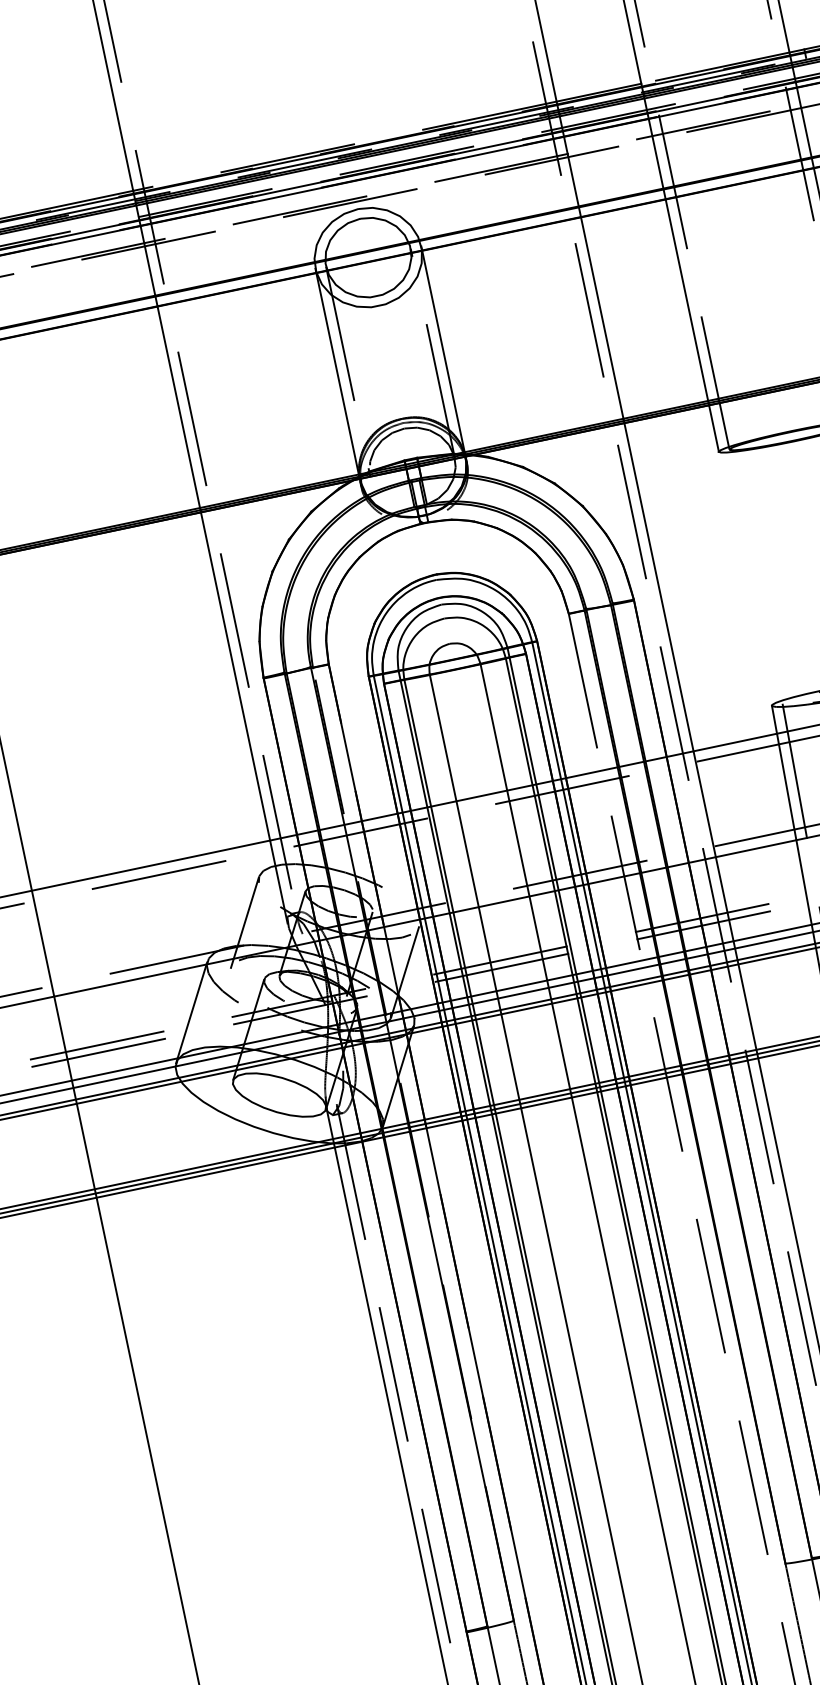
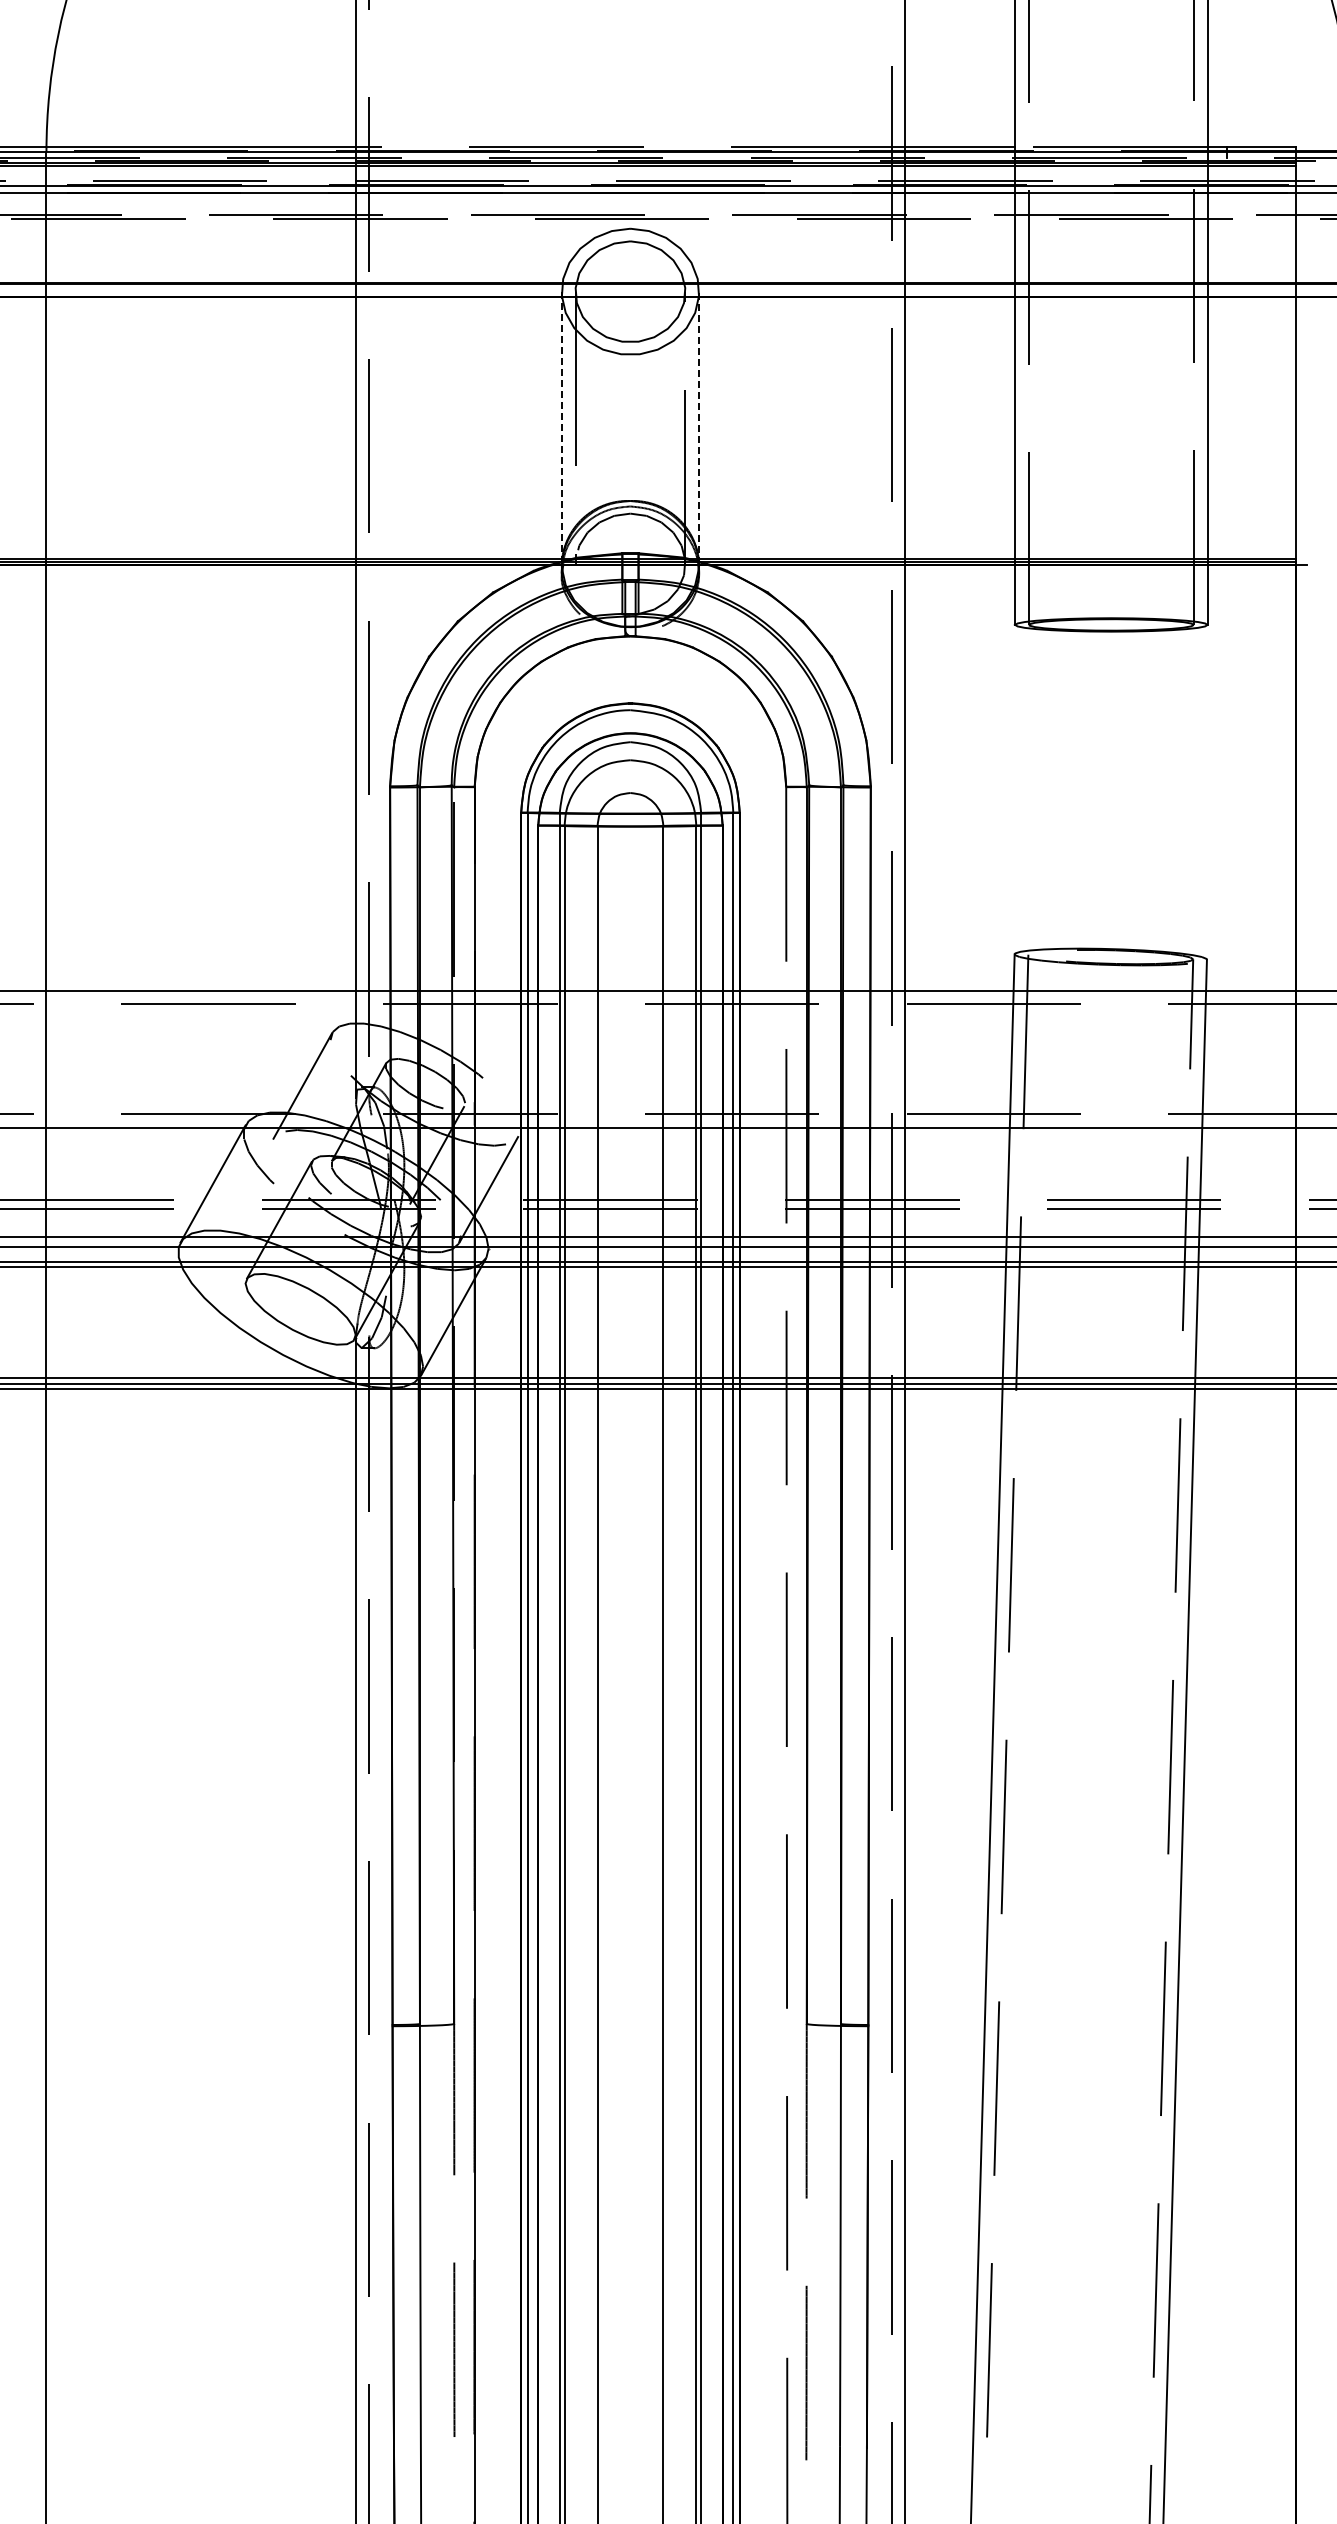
line: (443, 350) -> (699, 427), solid -> dashed
line: (337, 374) -> (561, 428), solid -> dashed

